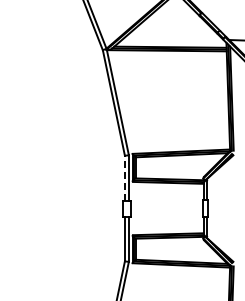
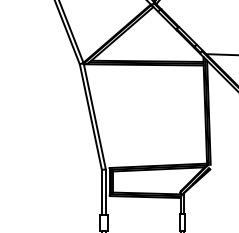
line: (124, 177) -> (101, 191), dashed -> solid

